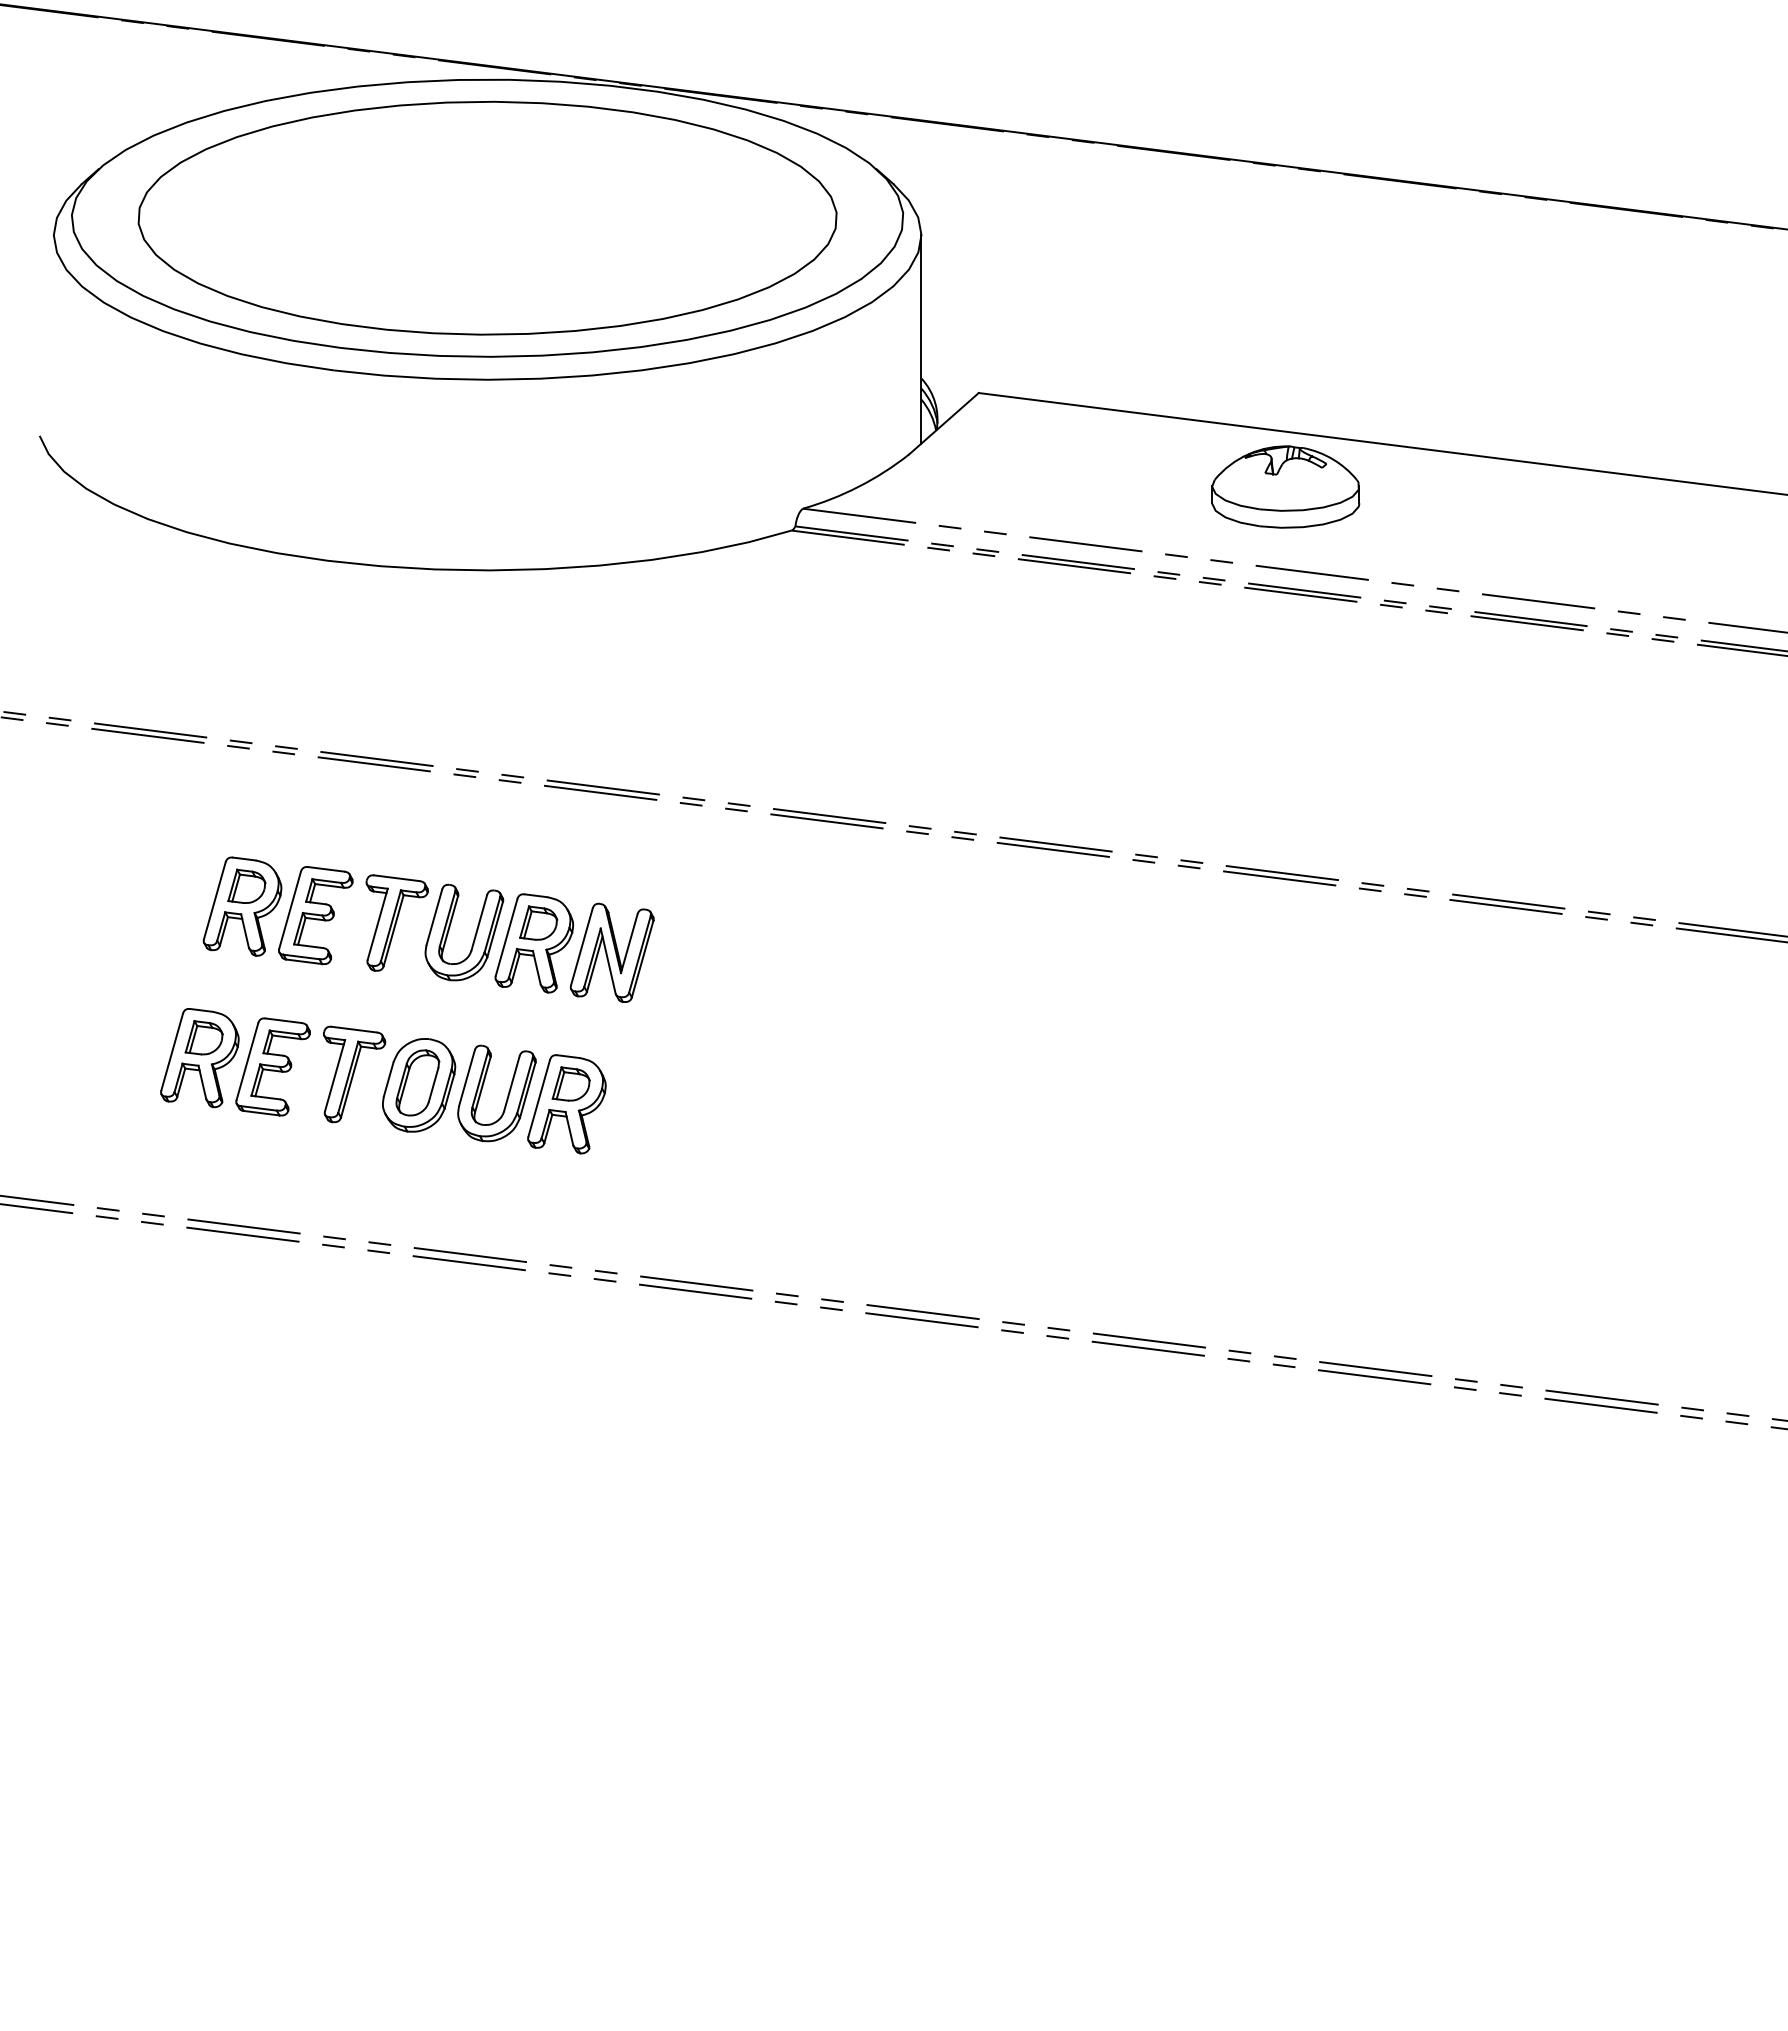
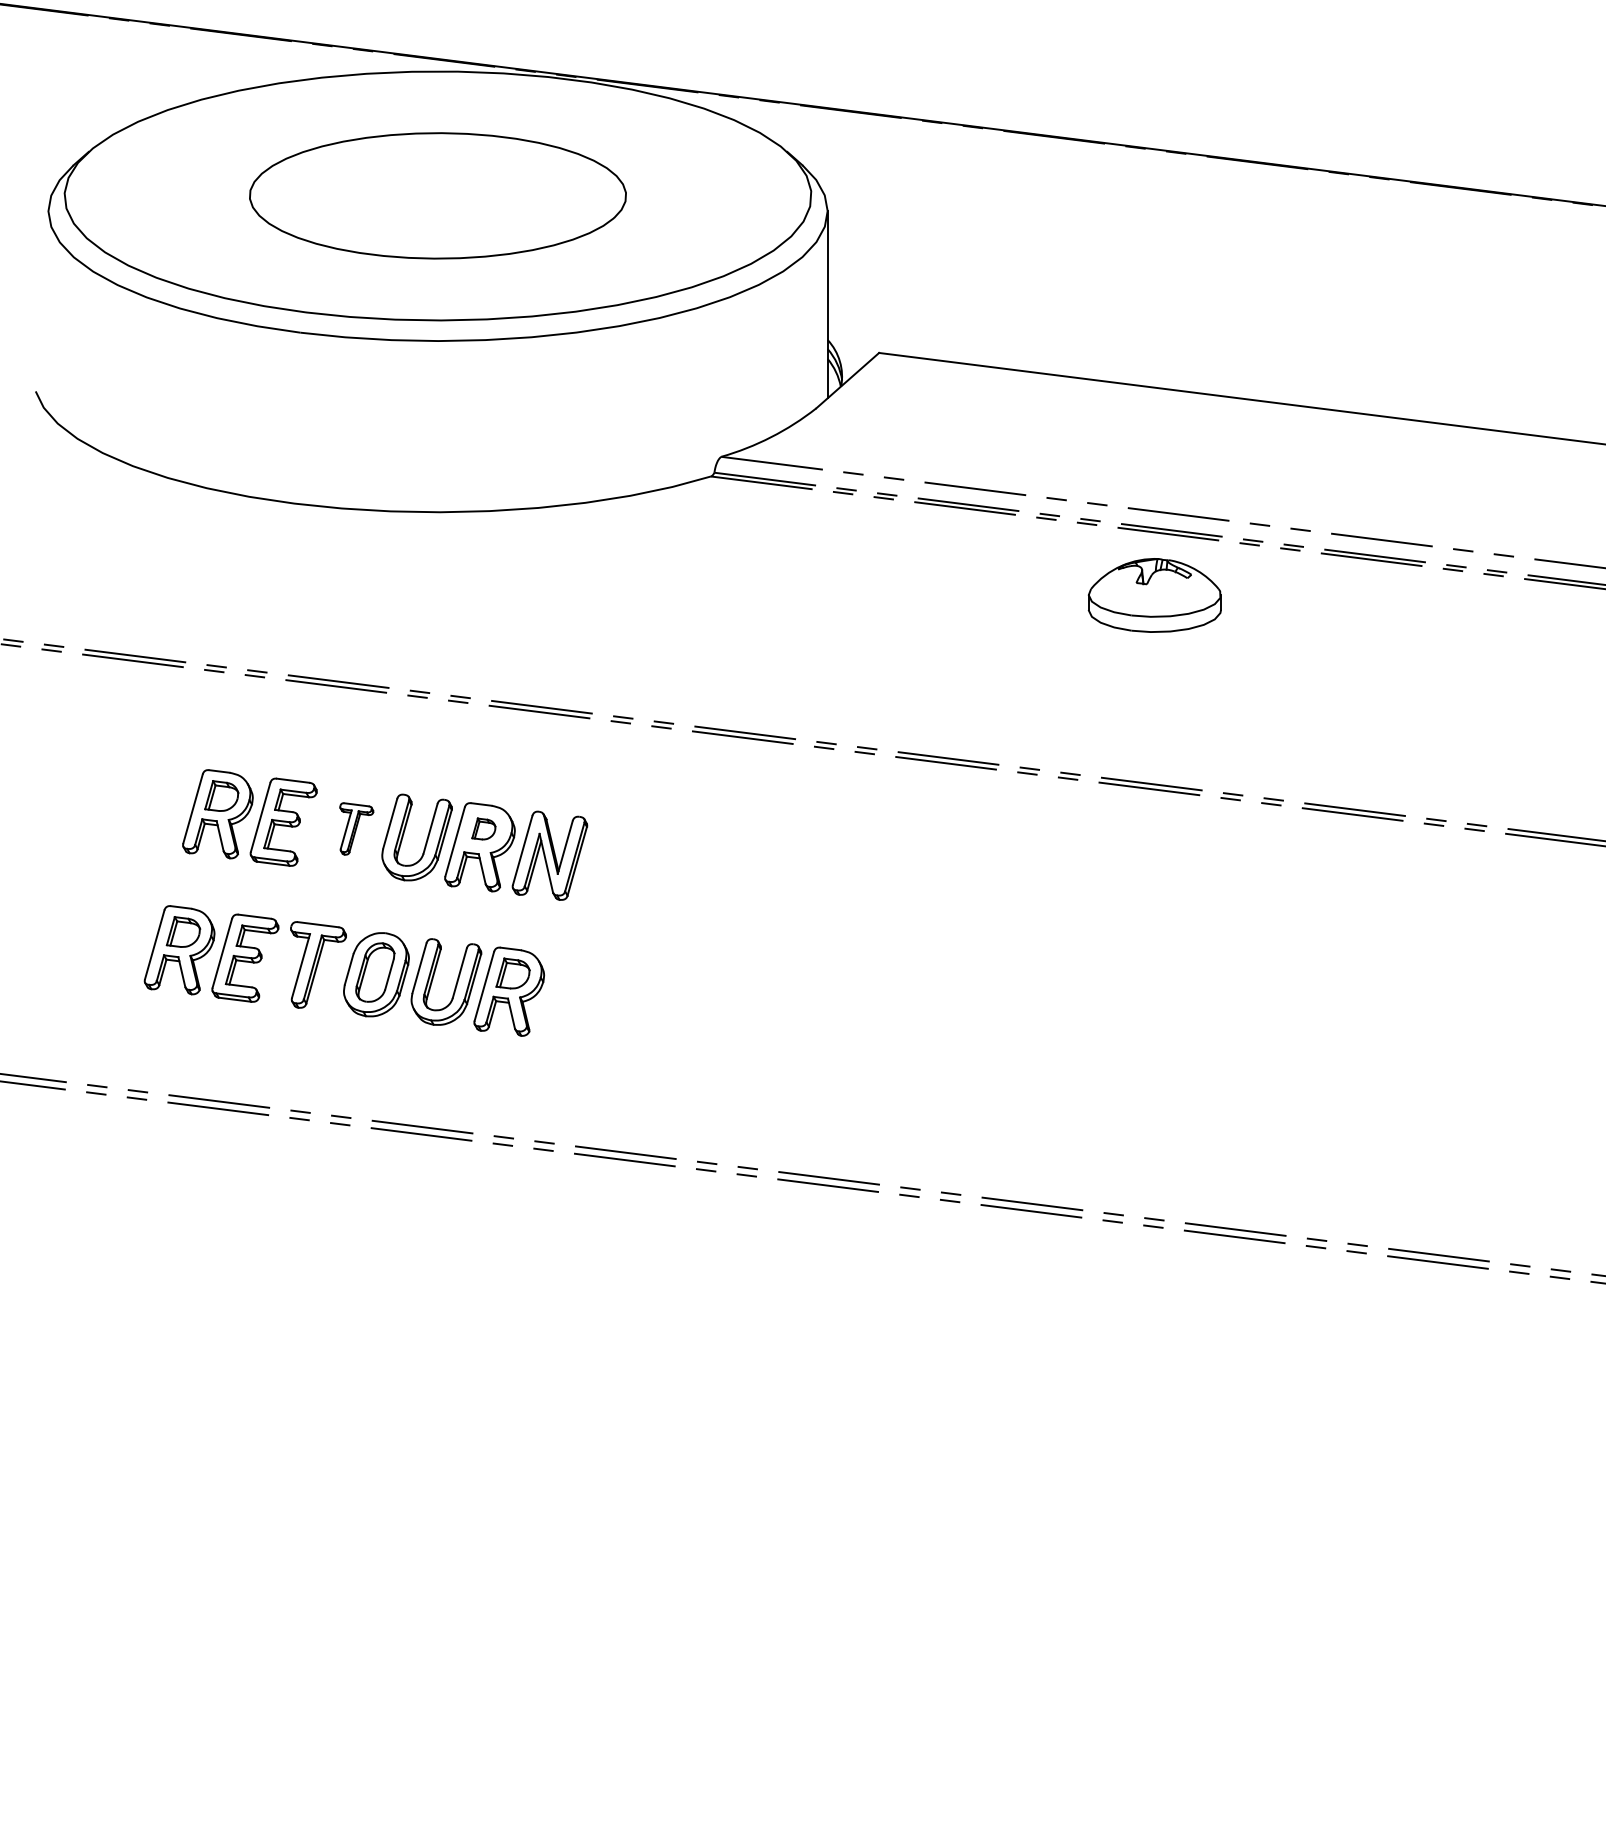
part: (487, 217) -> (437, 195), size x0.6
part: (1285, 486) -> (1154, 594), moved
part: (396, 922) -> (356, 828), size x0.6
part: (538, 922) -> (483, 828), size x0.7

